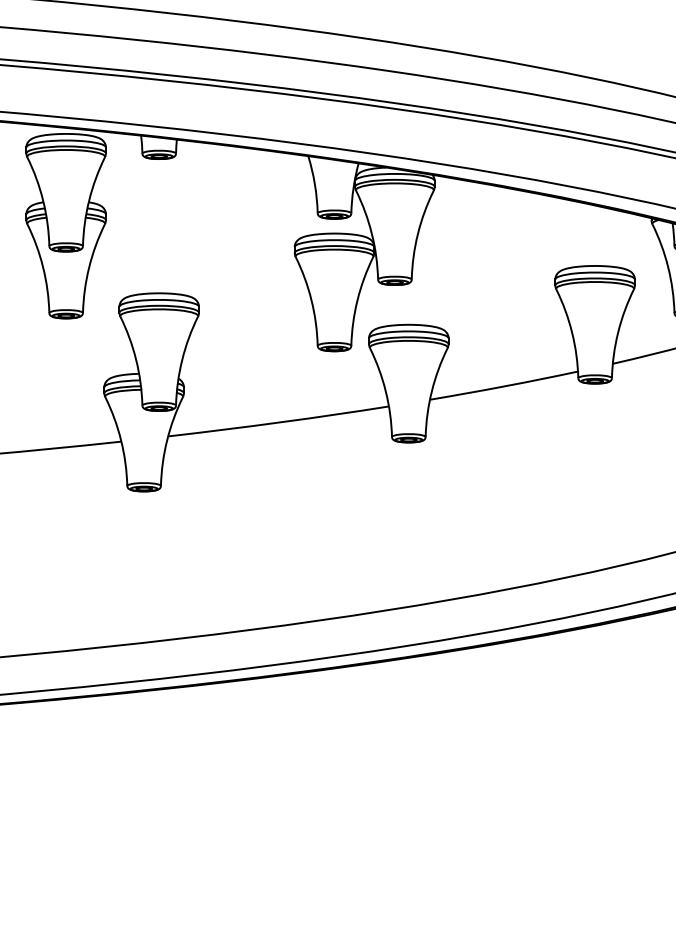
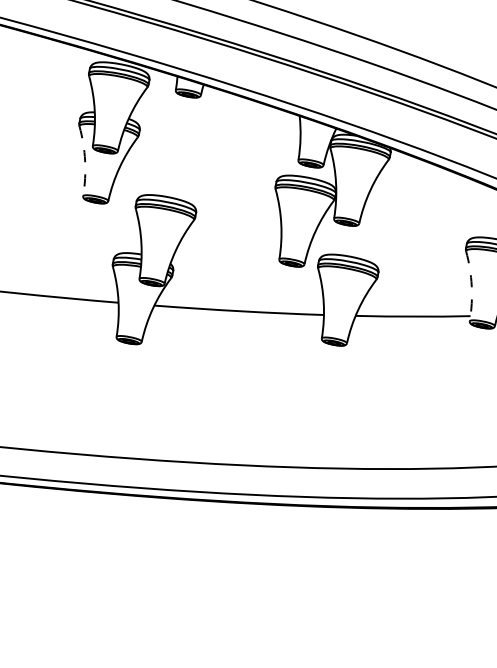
arc: (43, 267) -> (85, 161), solid -> dashed
arc: (572, 332) -> (472, 286), solid -> dashed

